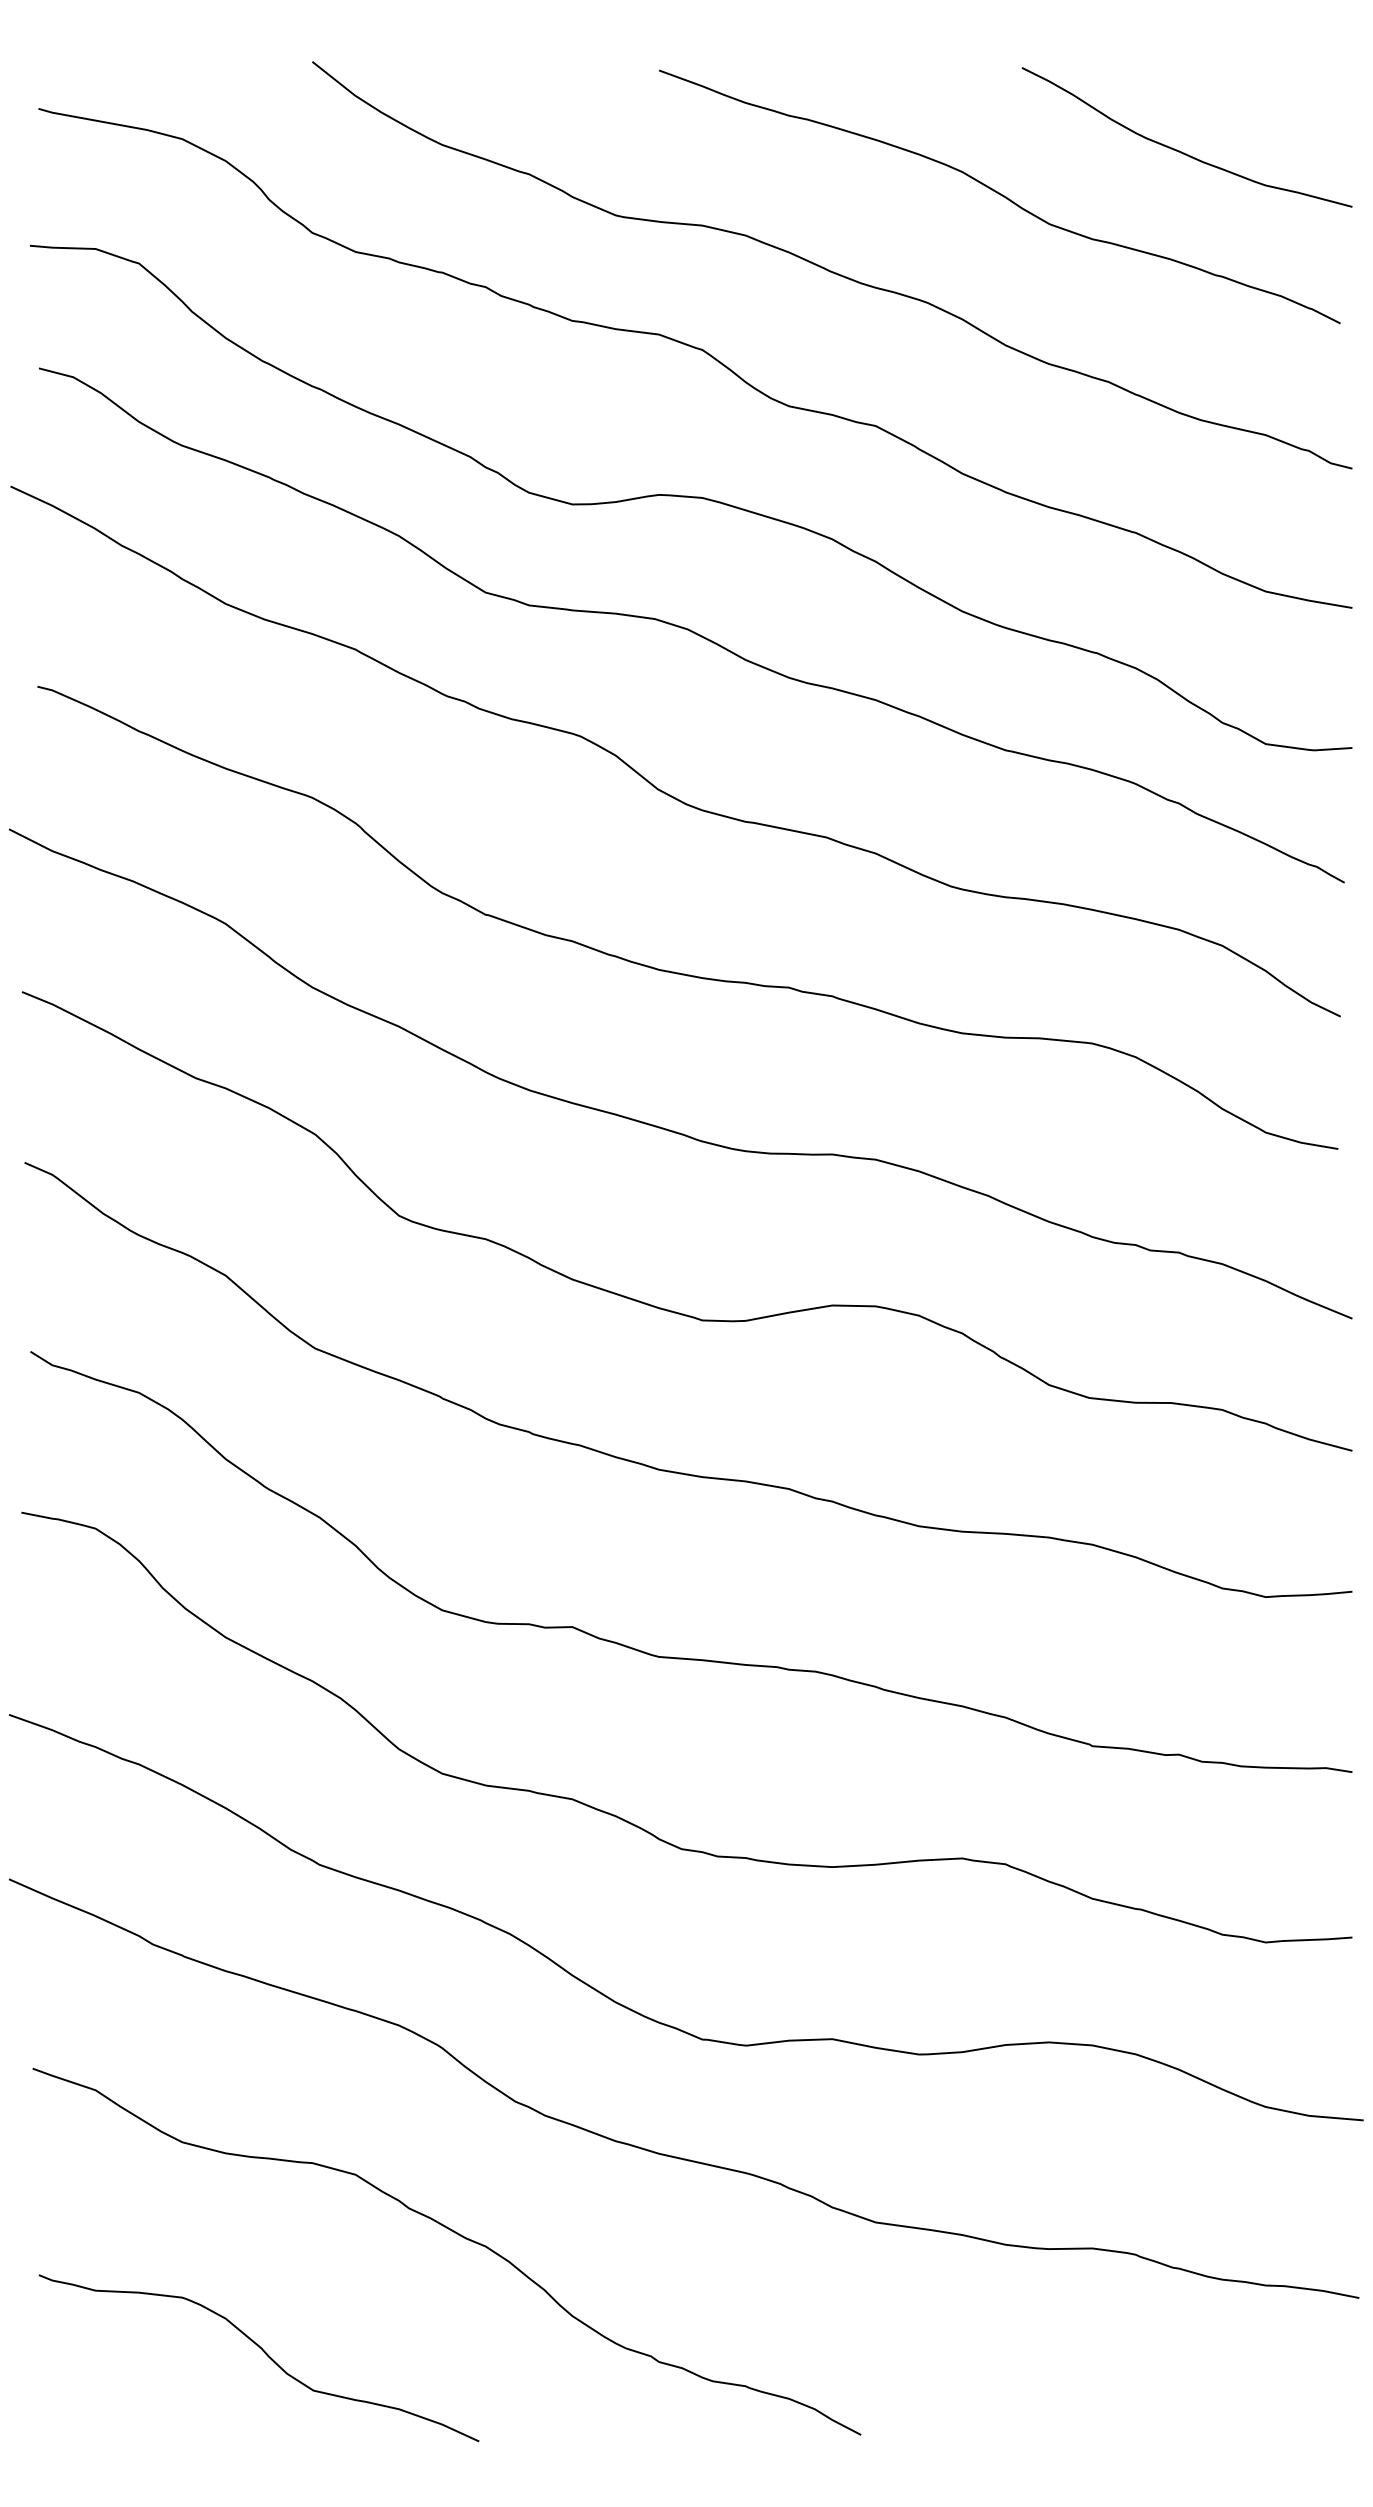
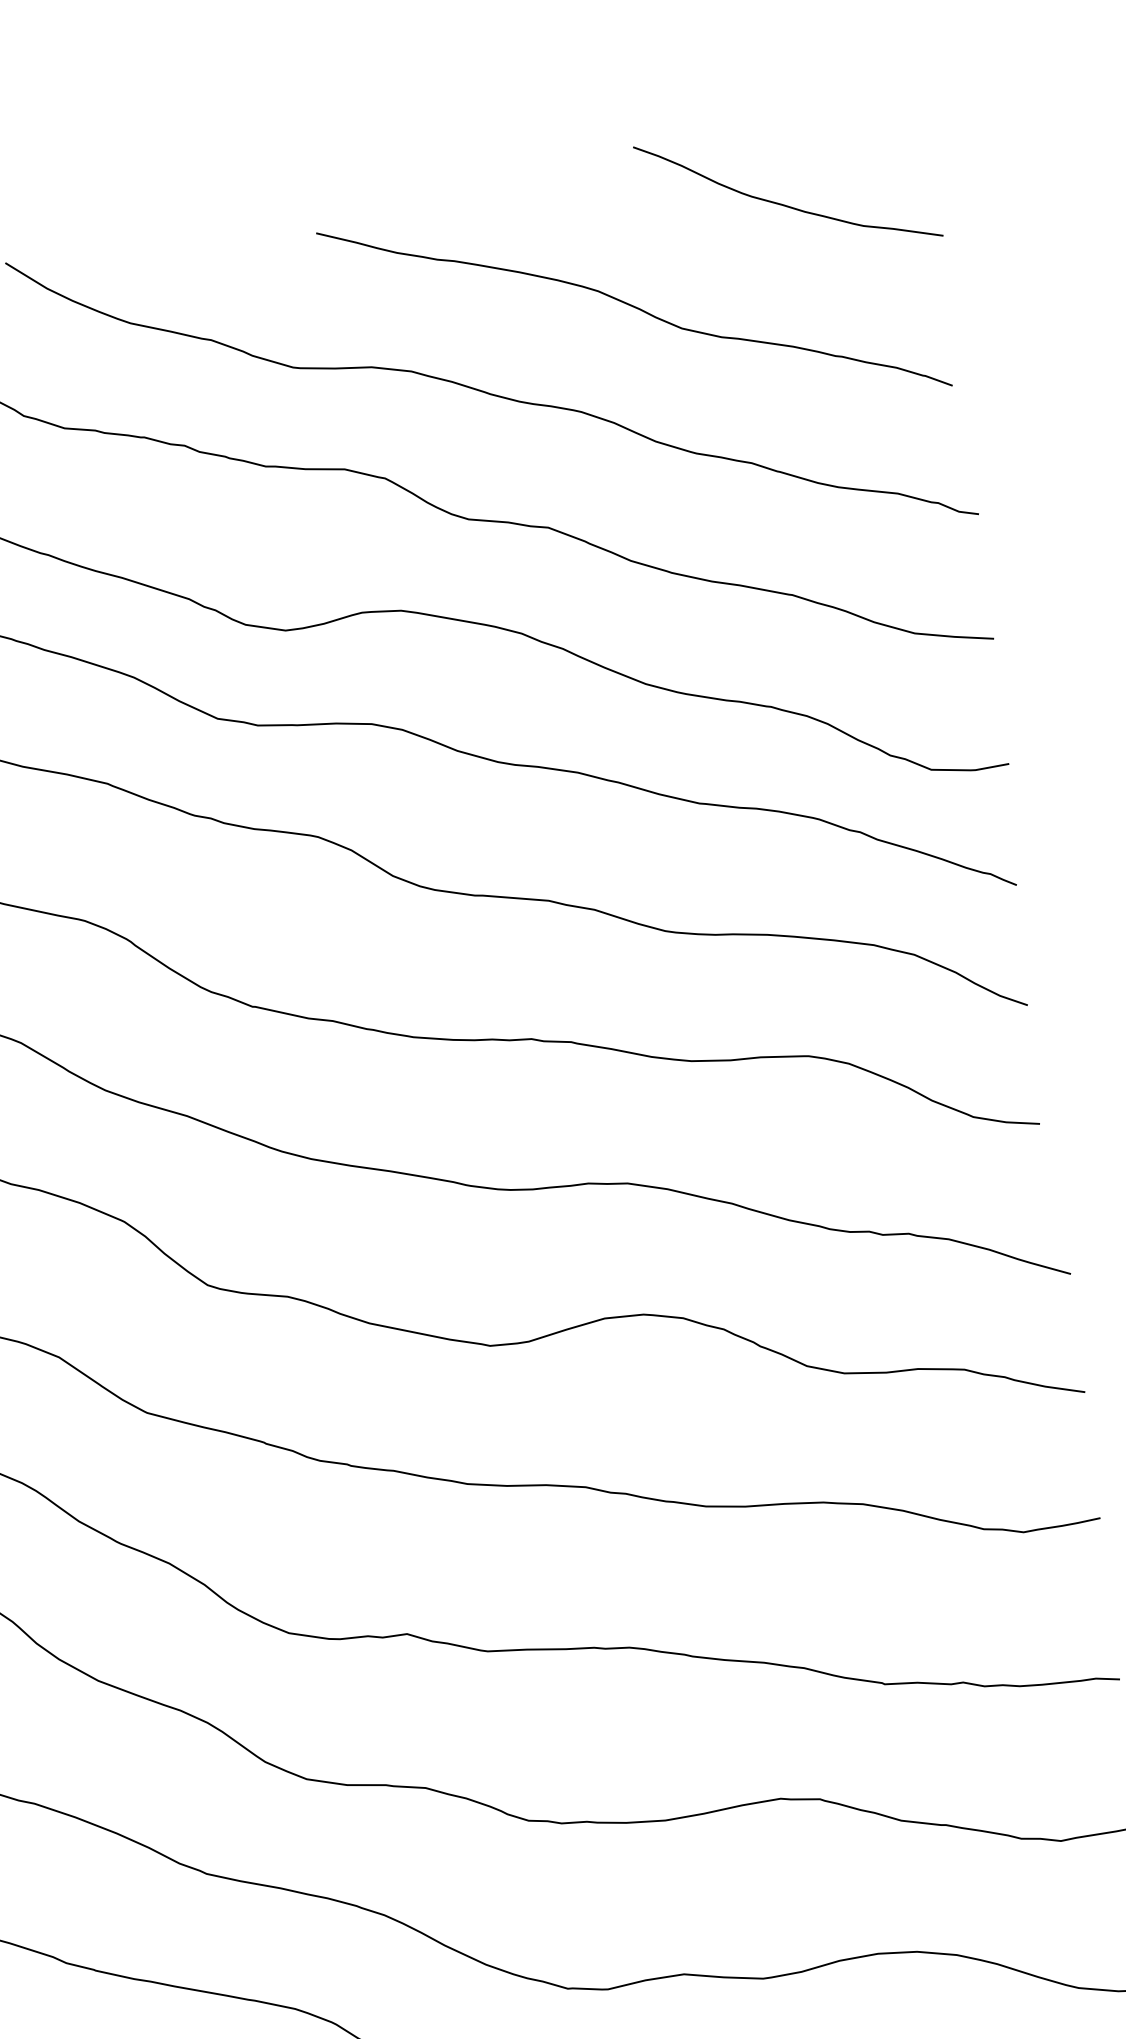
curve: (1179, 150) -> (782, 204), moved

